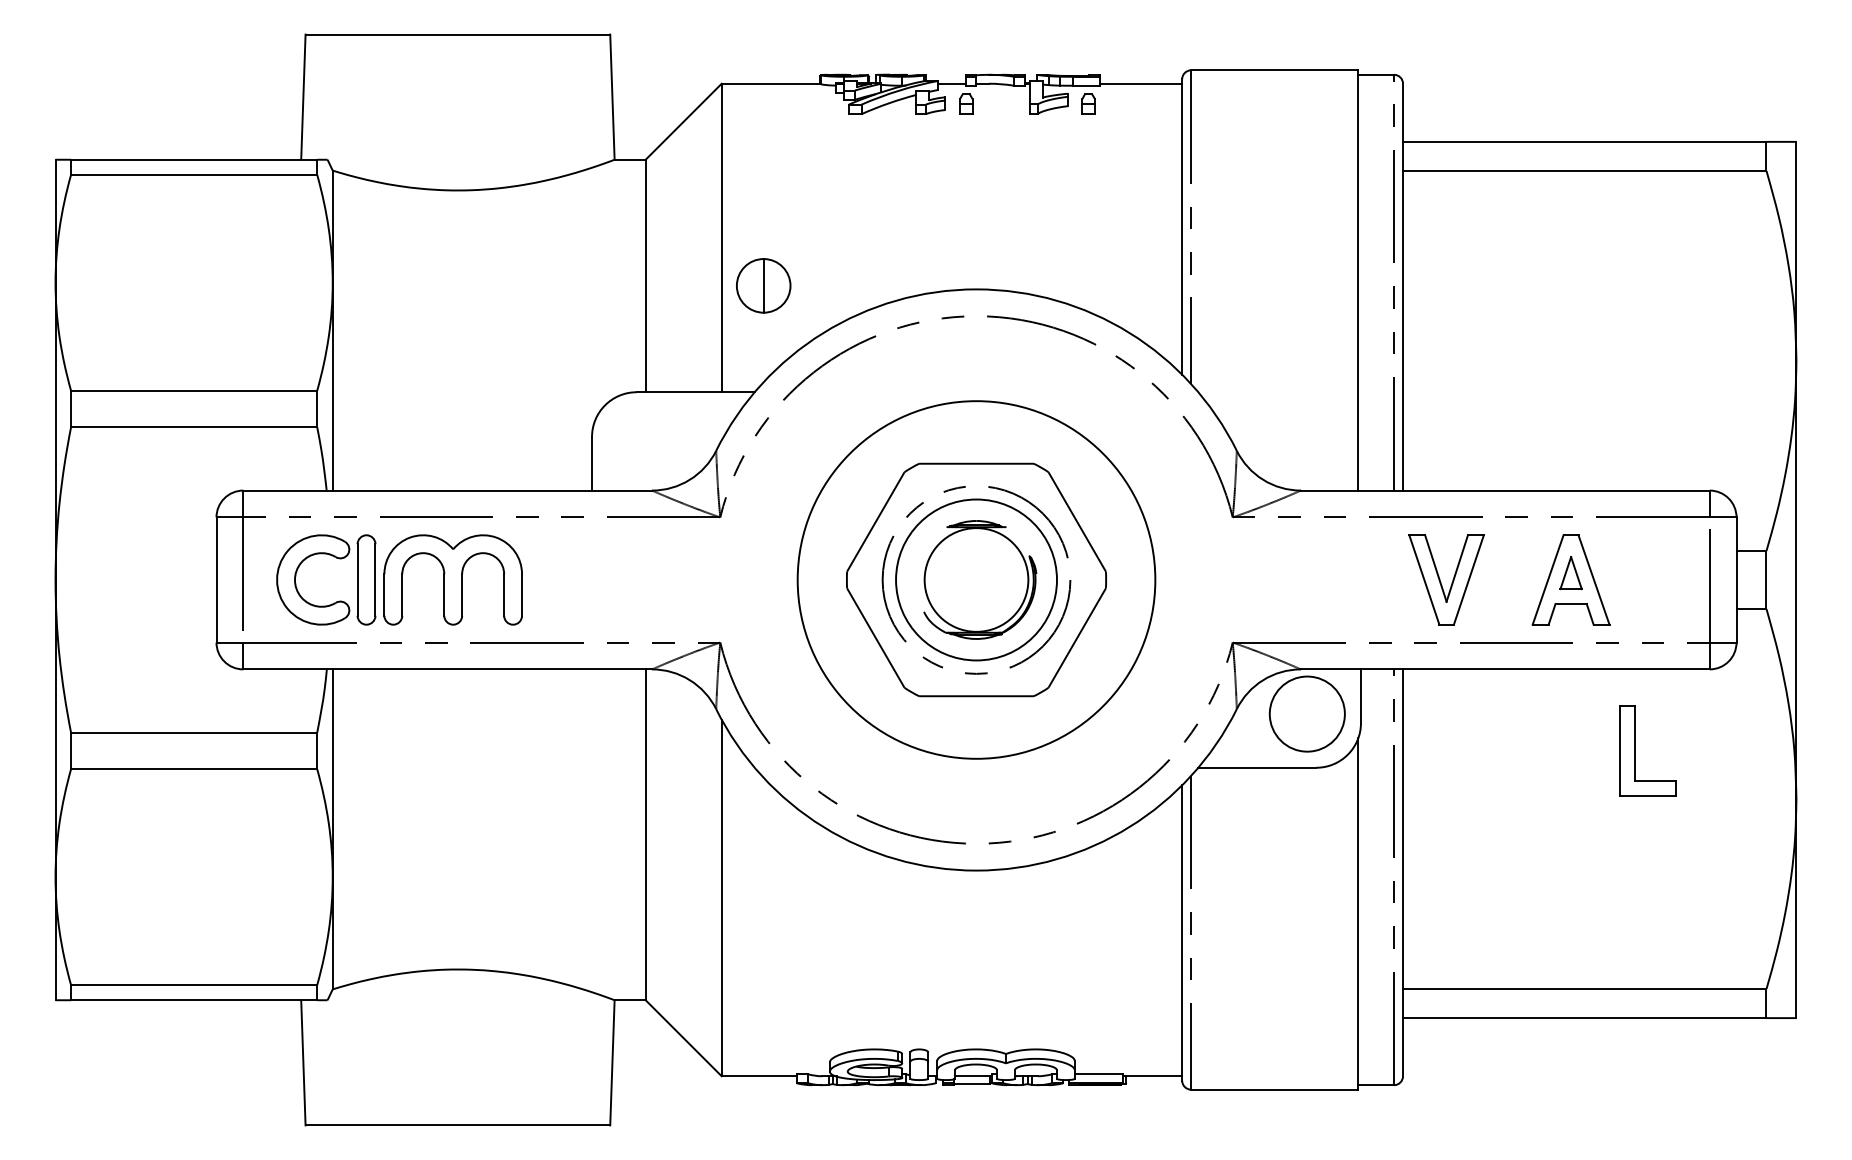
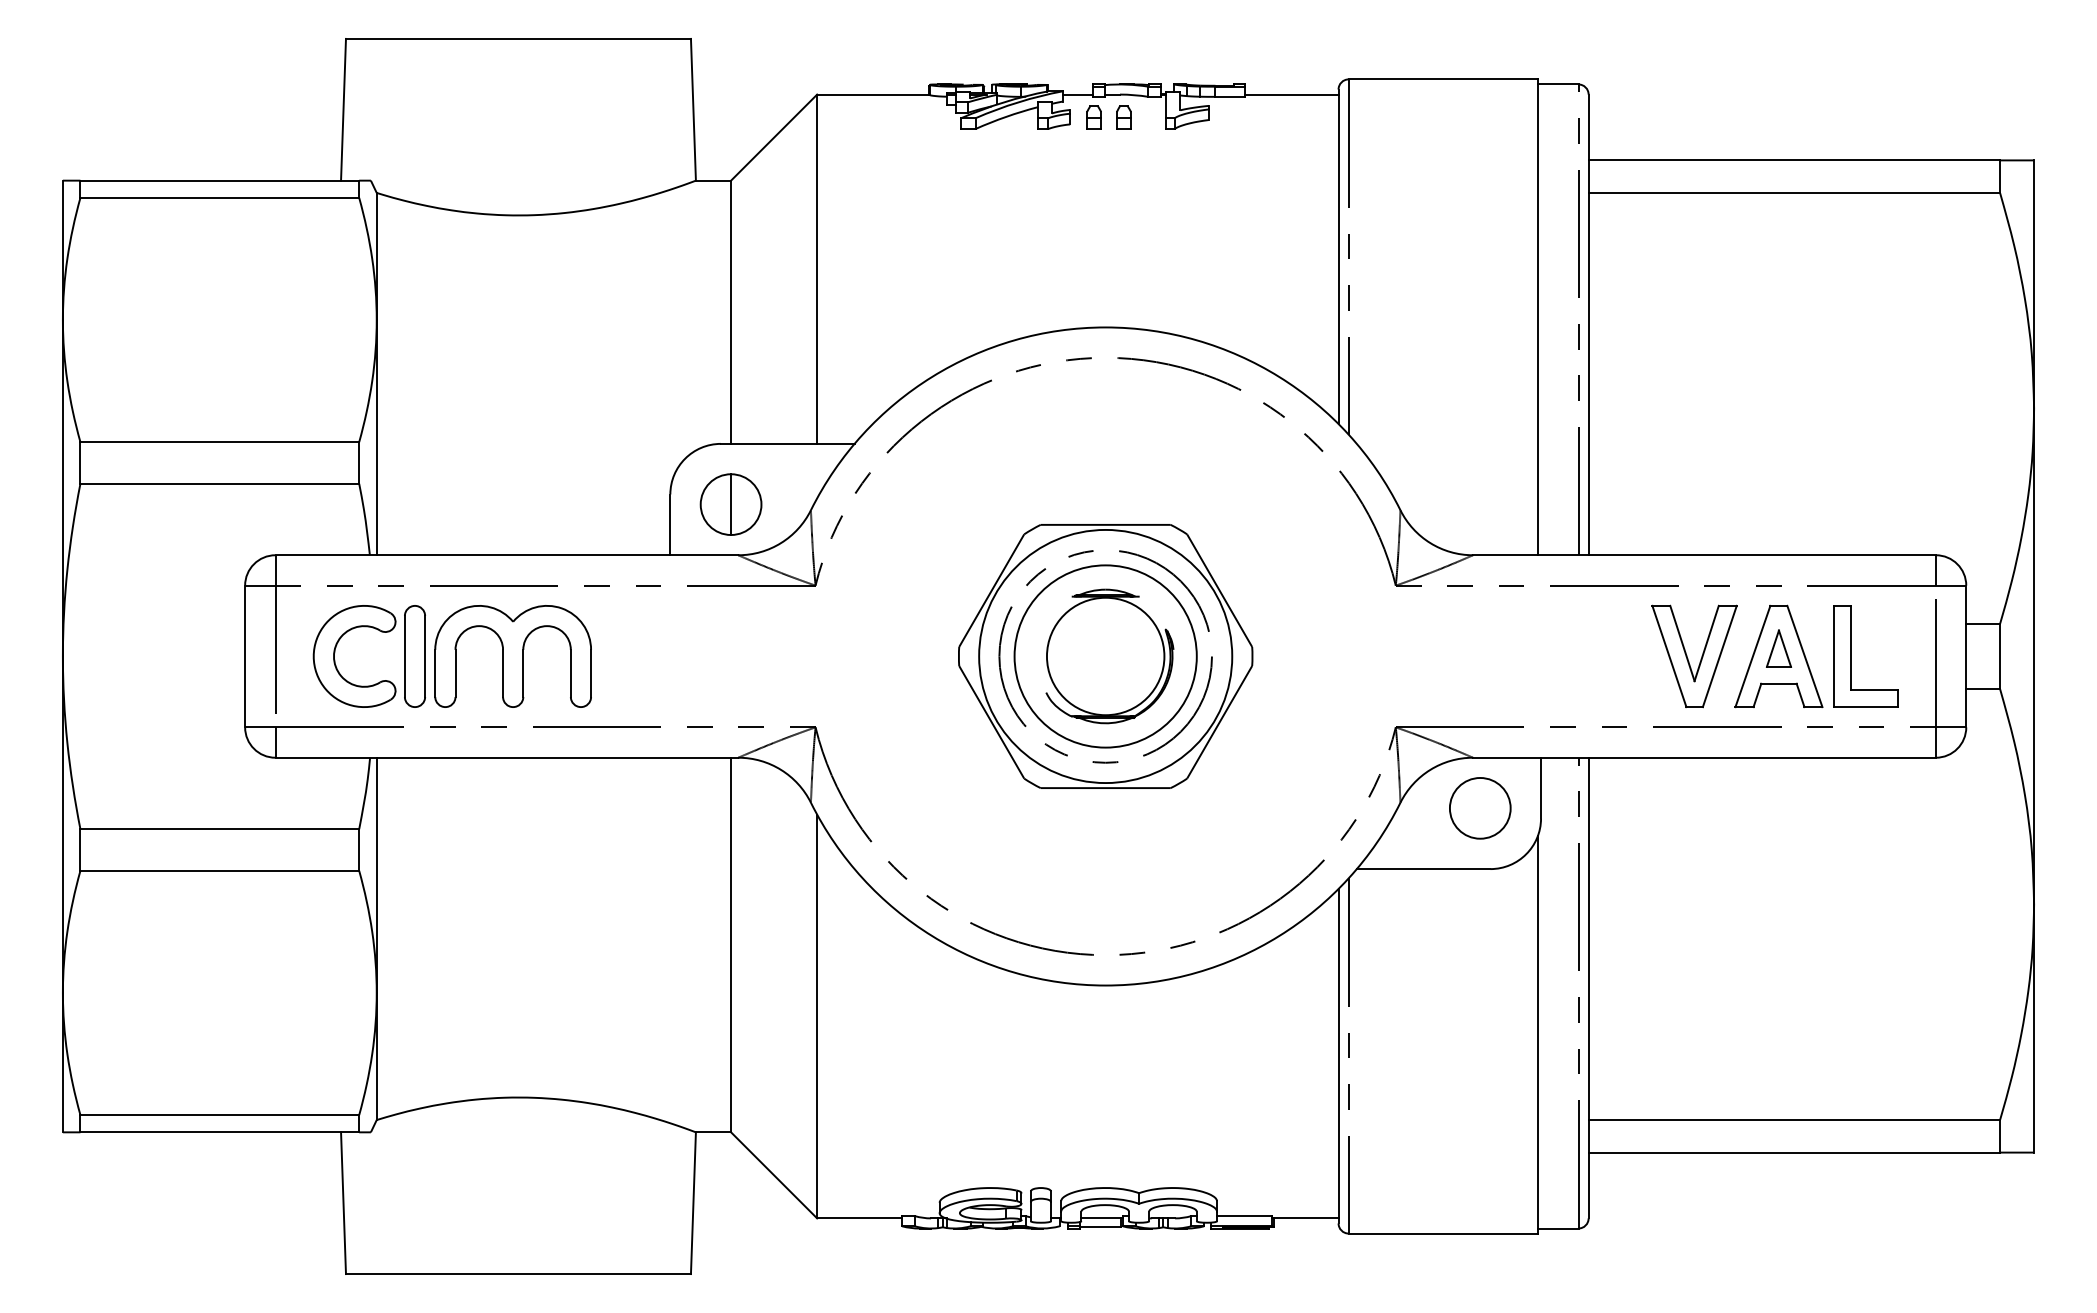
part: (1088, 103) -> (1123, 116), moved
part: (763, 285) -> (730, 504), moved
circle: (976, 579) -> (1105, 655), size x0.62
part: (1446, 579) -> (1694, 655), moved
circle: (1307, 713) -> (1480, 807), size x0.71
part: (1635, 750) -> (1851, 655), moved

